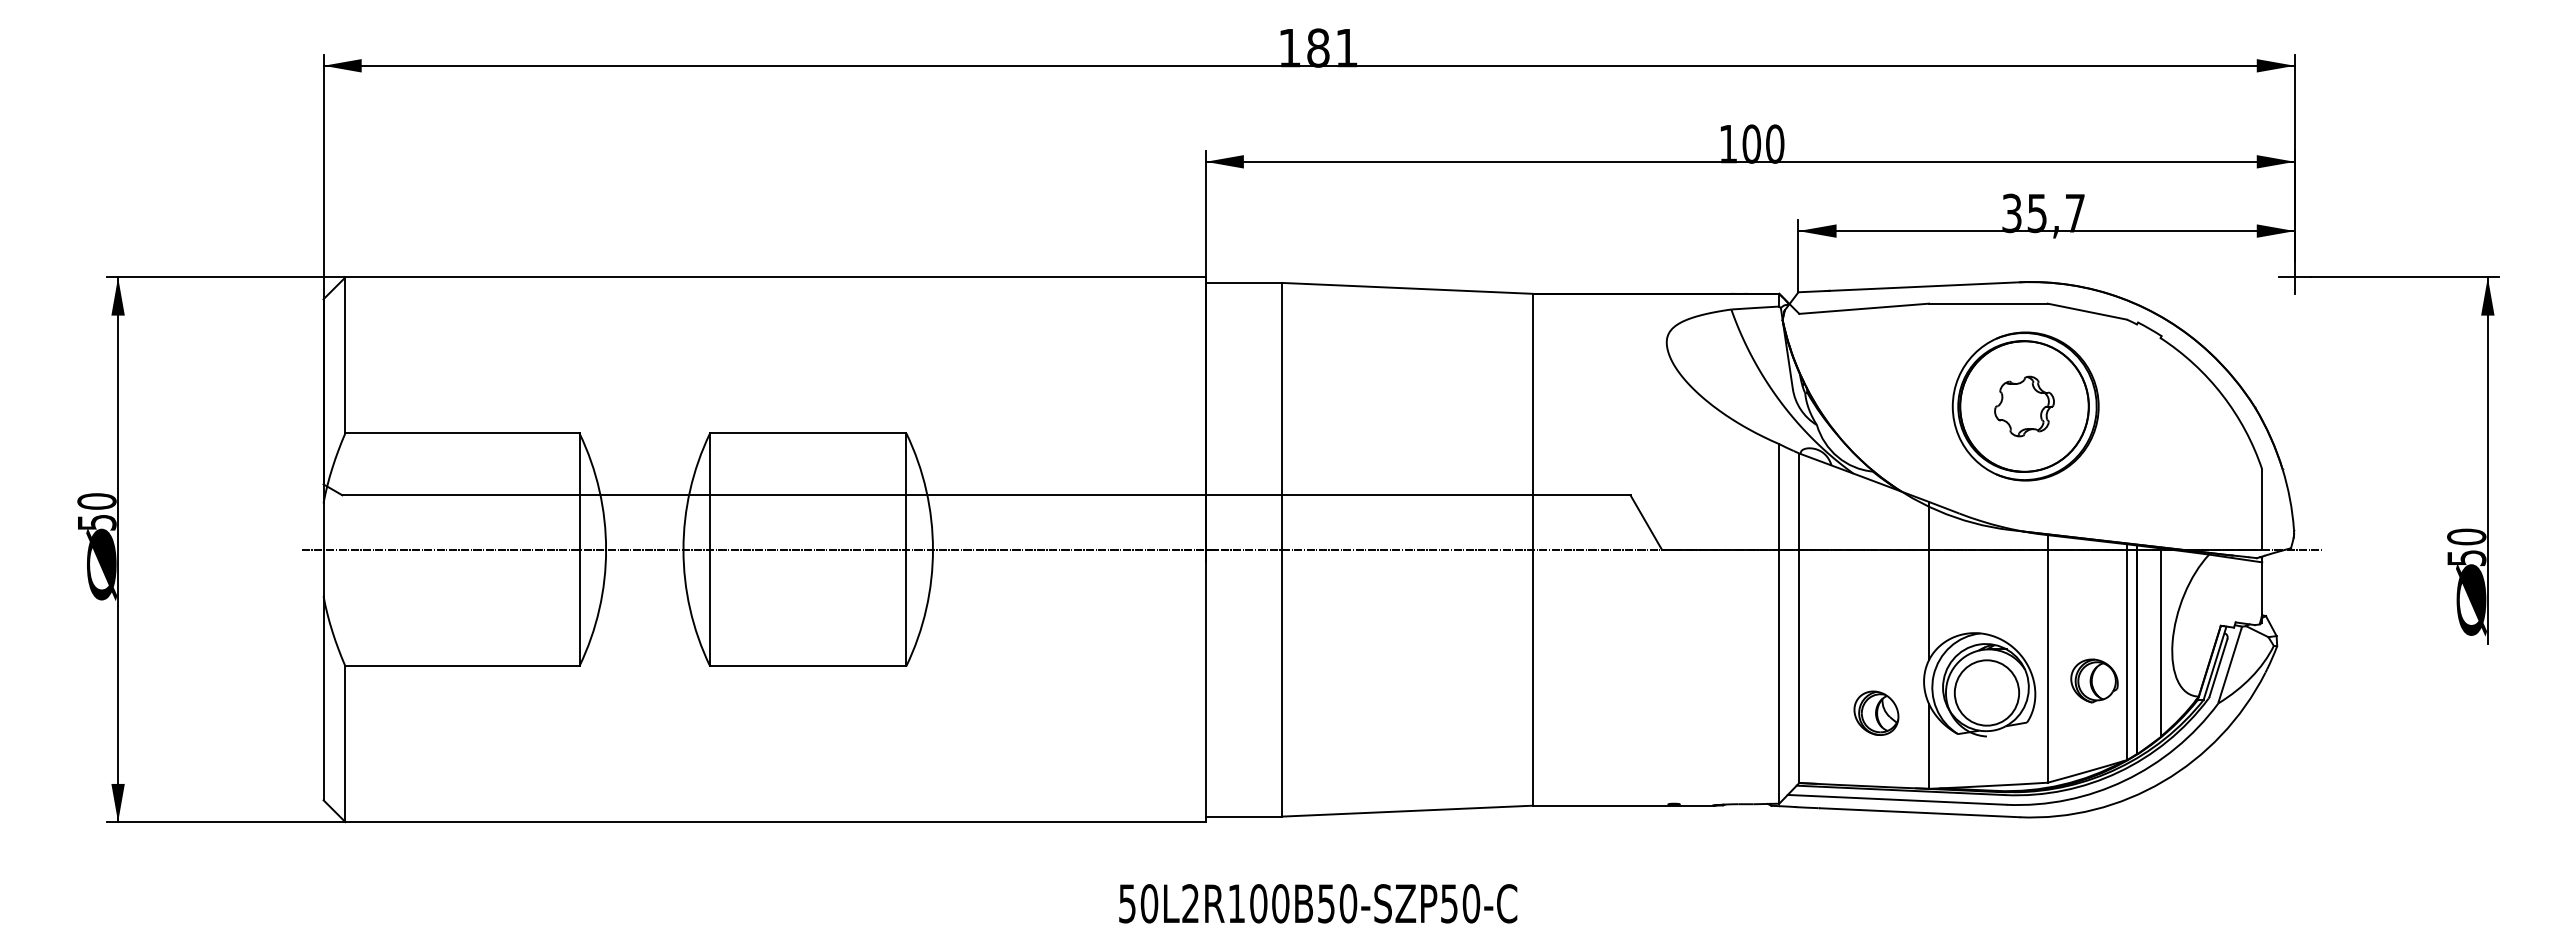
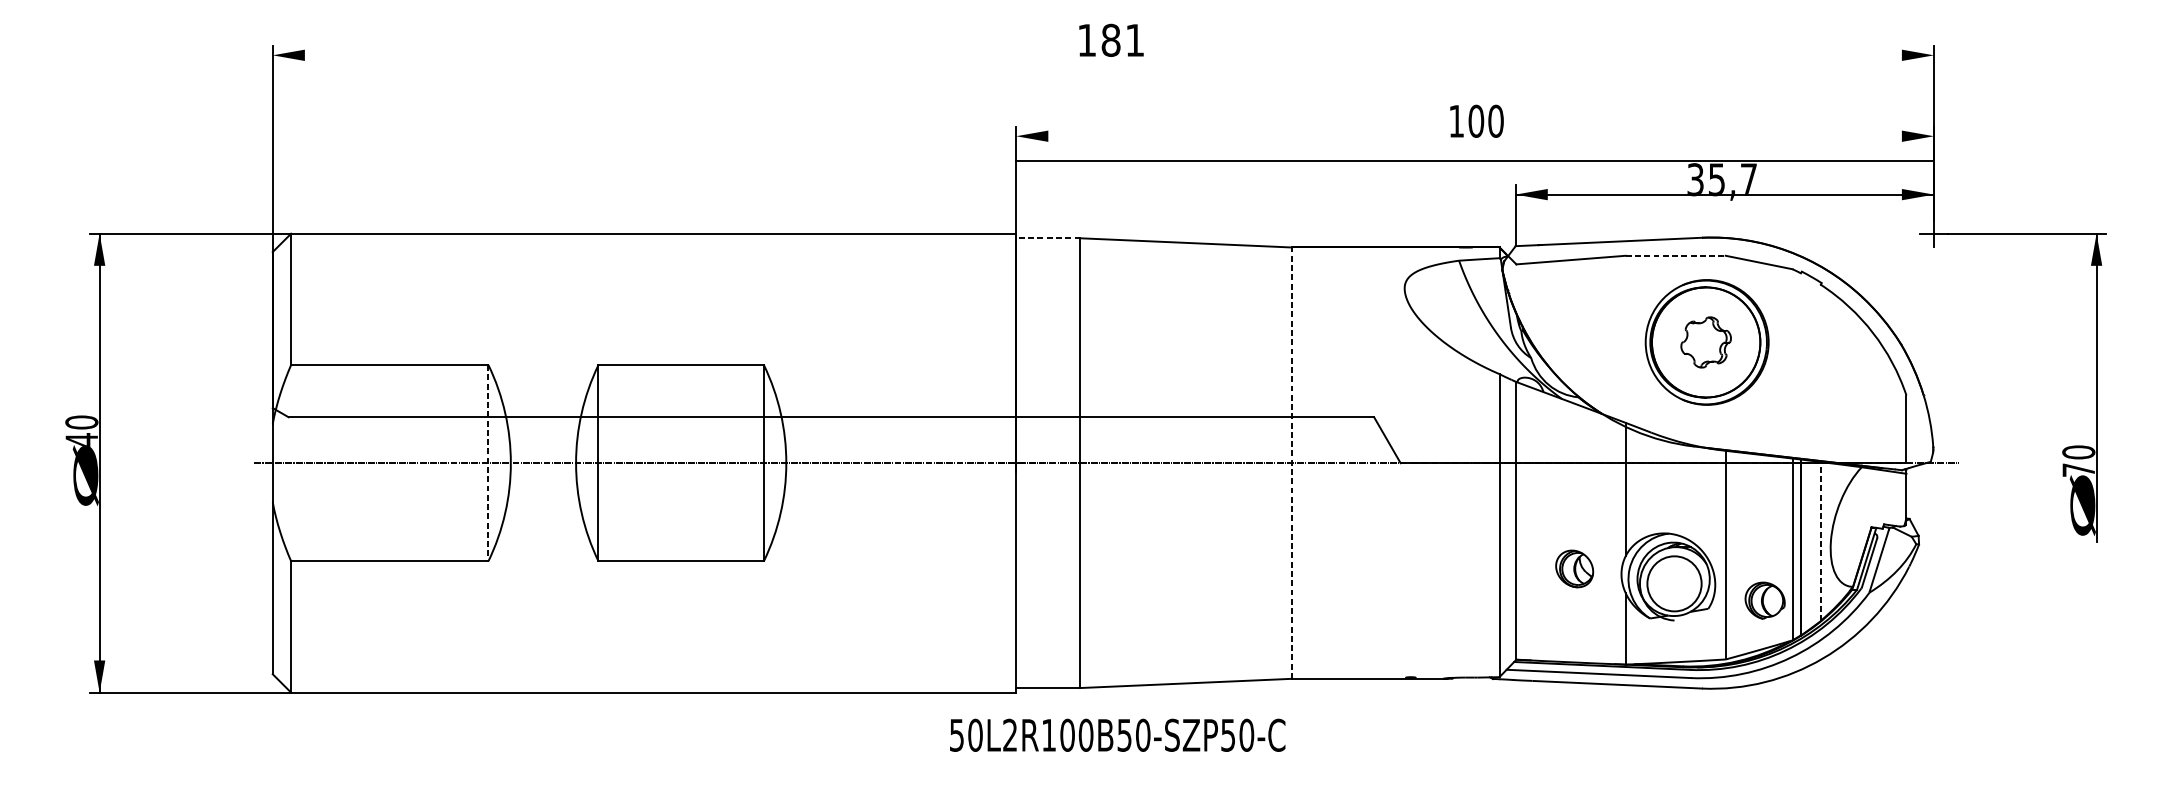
line: (1308, 65) -> (1102, 55), removed
line: (1749, 161) -> (1474, 160), moved
line: (1243, 282) -> (1047, 237), solid -> dashed
line: (1988, 303) -> (1675, 255), solid -> dashed
text: (97, 522) -> (82, 440), 50 -> 40
line: (1532, 549) -> (1291, 462), solid -> dashed
line: (579, 550) -> (488, 463), solid -> dashed
text: (2466, 557) -> (2078, 469), 50 -> 70
line: (2160, 642) -> (1820, 541), solid -> dashed
part: (2094, 680) -> (1765, 600), moved
part: (1876, 712) -> (1574, 568), moved
text: (1318, 903) -> (1117, 735), moved

